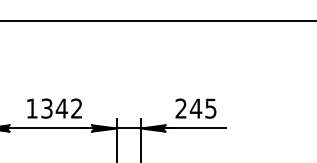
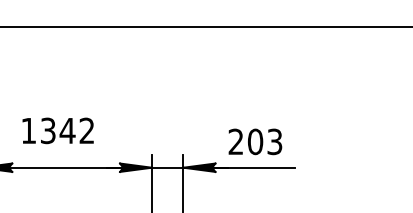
text: (54, 108) -> (57, 130), moved
text: (203, 108) -> (264, 141), 245 -> 203

